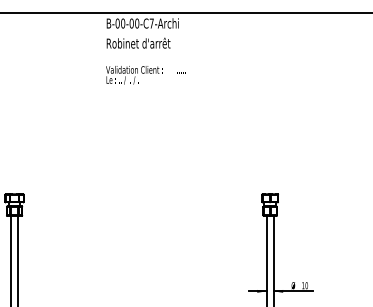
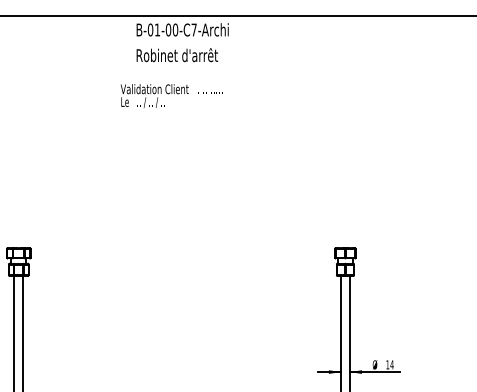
text: (123, 23) -> (157, 29), B-00-00-C7-Archi -> B-01-00-C7-Archi
text: (145, 74) -> (171, 95), moved
text: (306, 285) -> (391, 364), 10 -> 14

